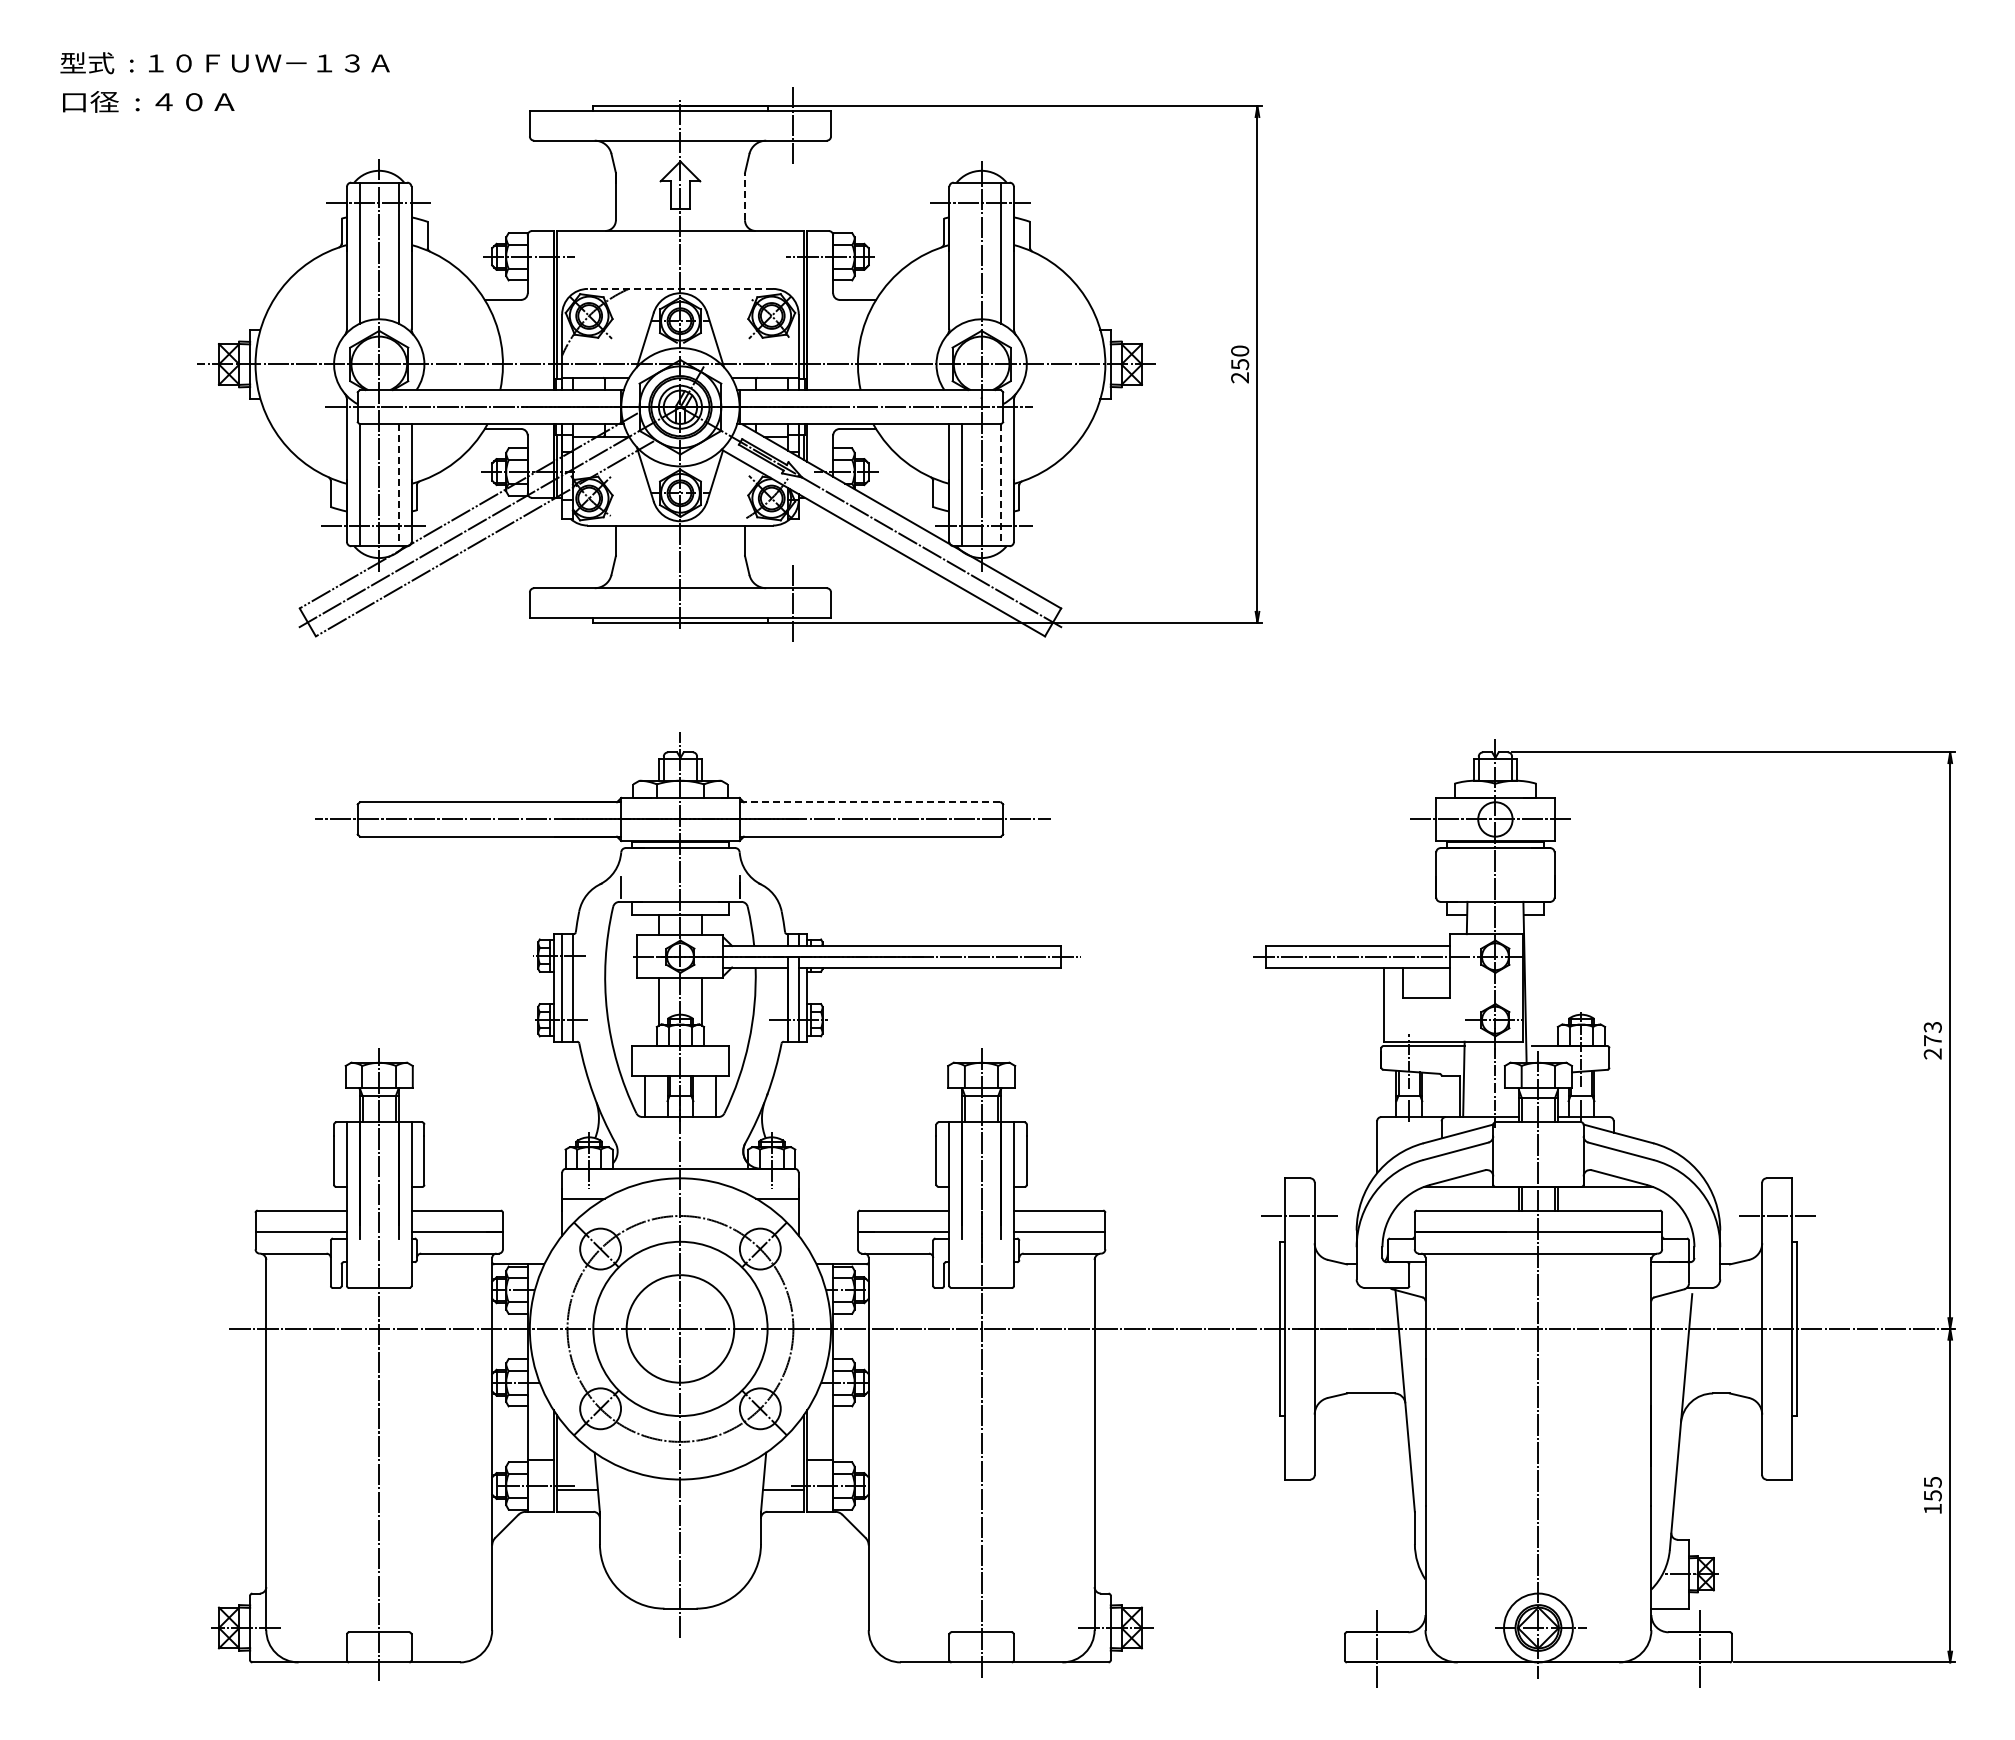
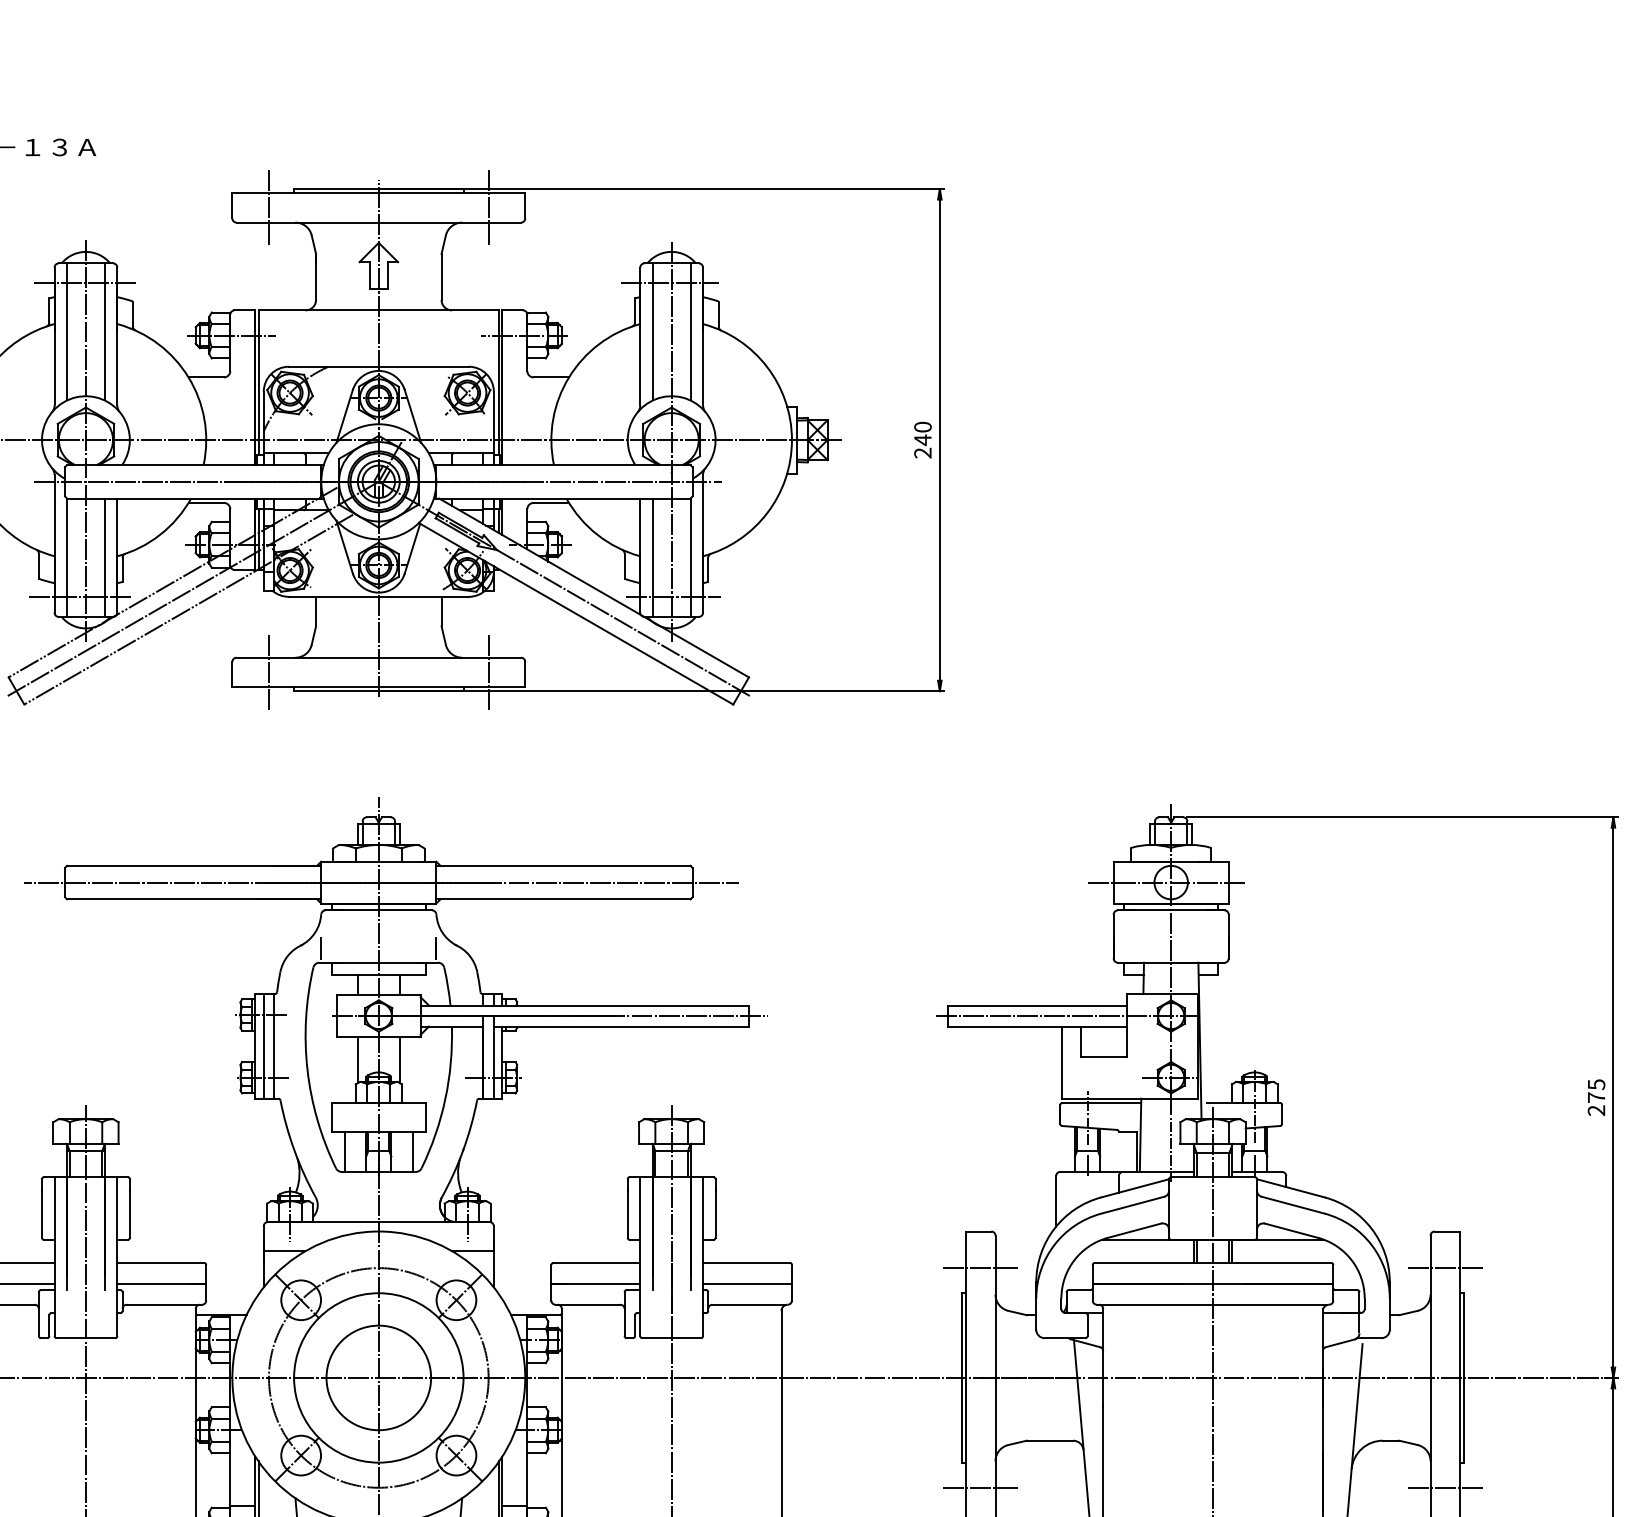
line: (567, 126) -> (268, 208), added
line: (745, 196) -> (442, 276), dashed -> solid
line: (962, 252) -> (653, 331), added
line: (680, 288) -> (378, 366), dashed -> solid
text: (1240, 364) -> (923, 440), 250 -> 240
line: (398, 485) -> (104, 557), dashed -> solid
line: (1001, 485) -> (690, 557), dashed -> solid
line: (567, 602) -> (268, 671), added
line: (870, 802) -> (563, 866), dashed -> solid
text: (1932, 1027) -> (1596, 1084), 273 -> 275
line: (1300, 1441) -> (981, 1487), added
line: (1776, 1441) -> (1444, 1487), added

